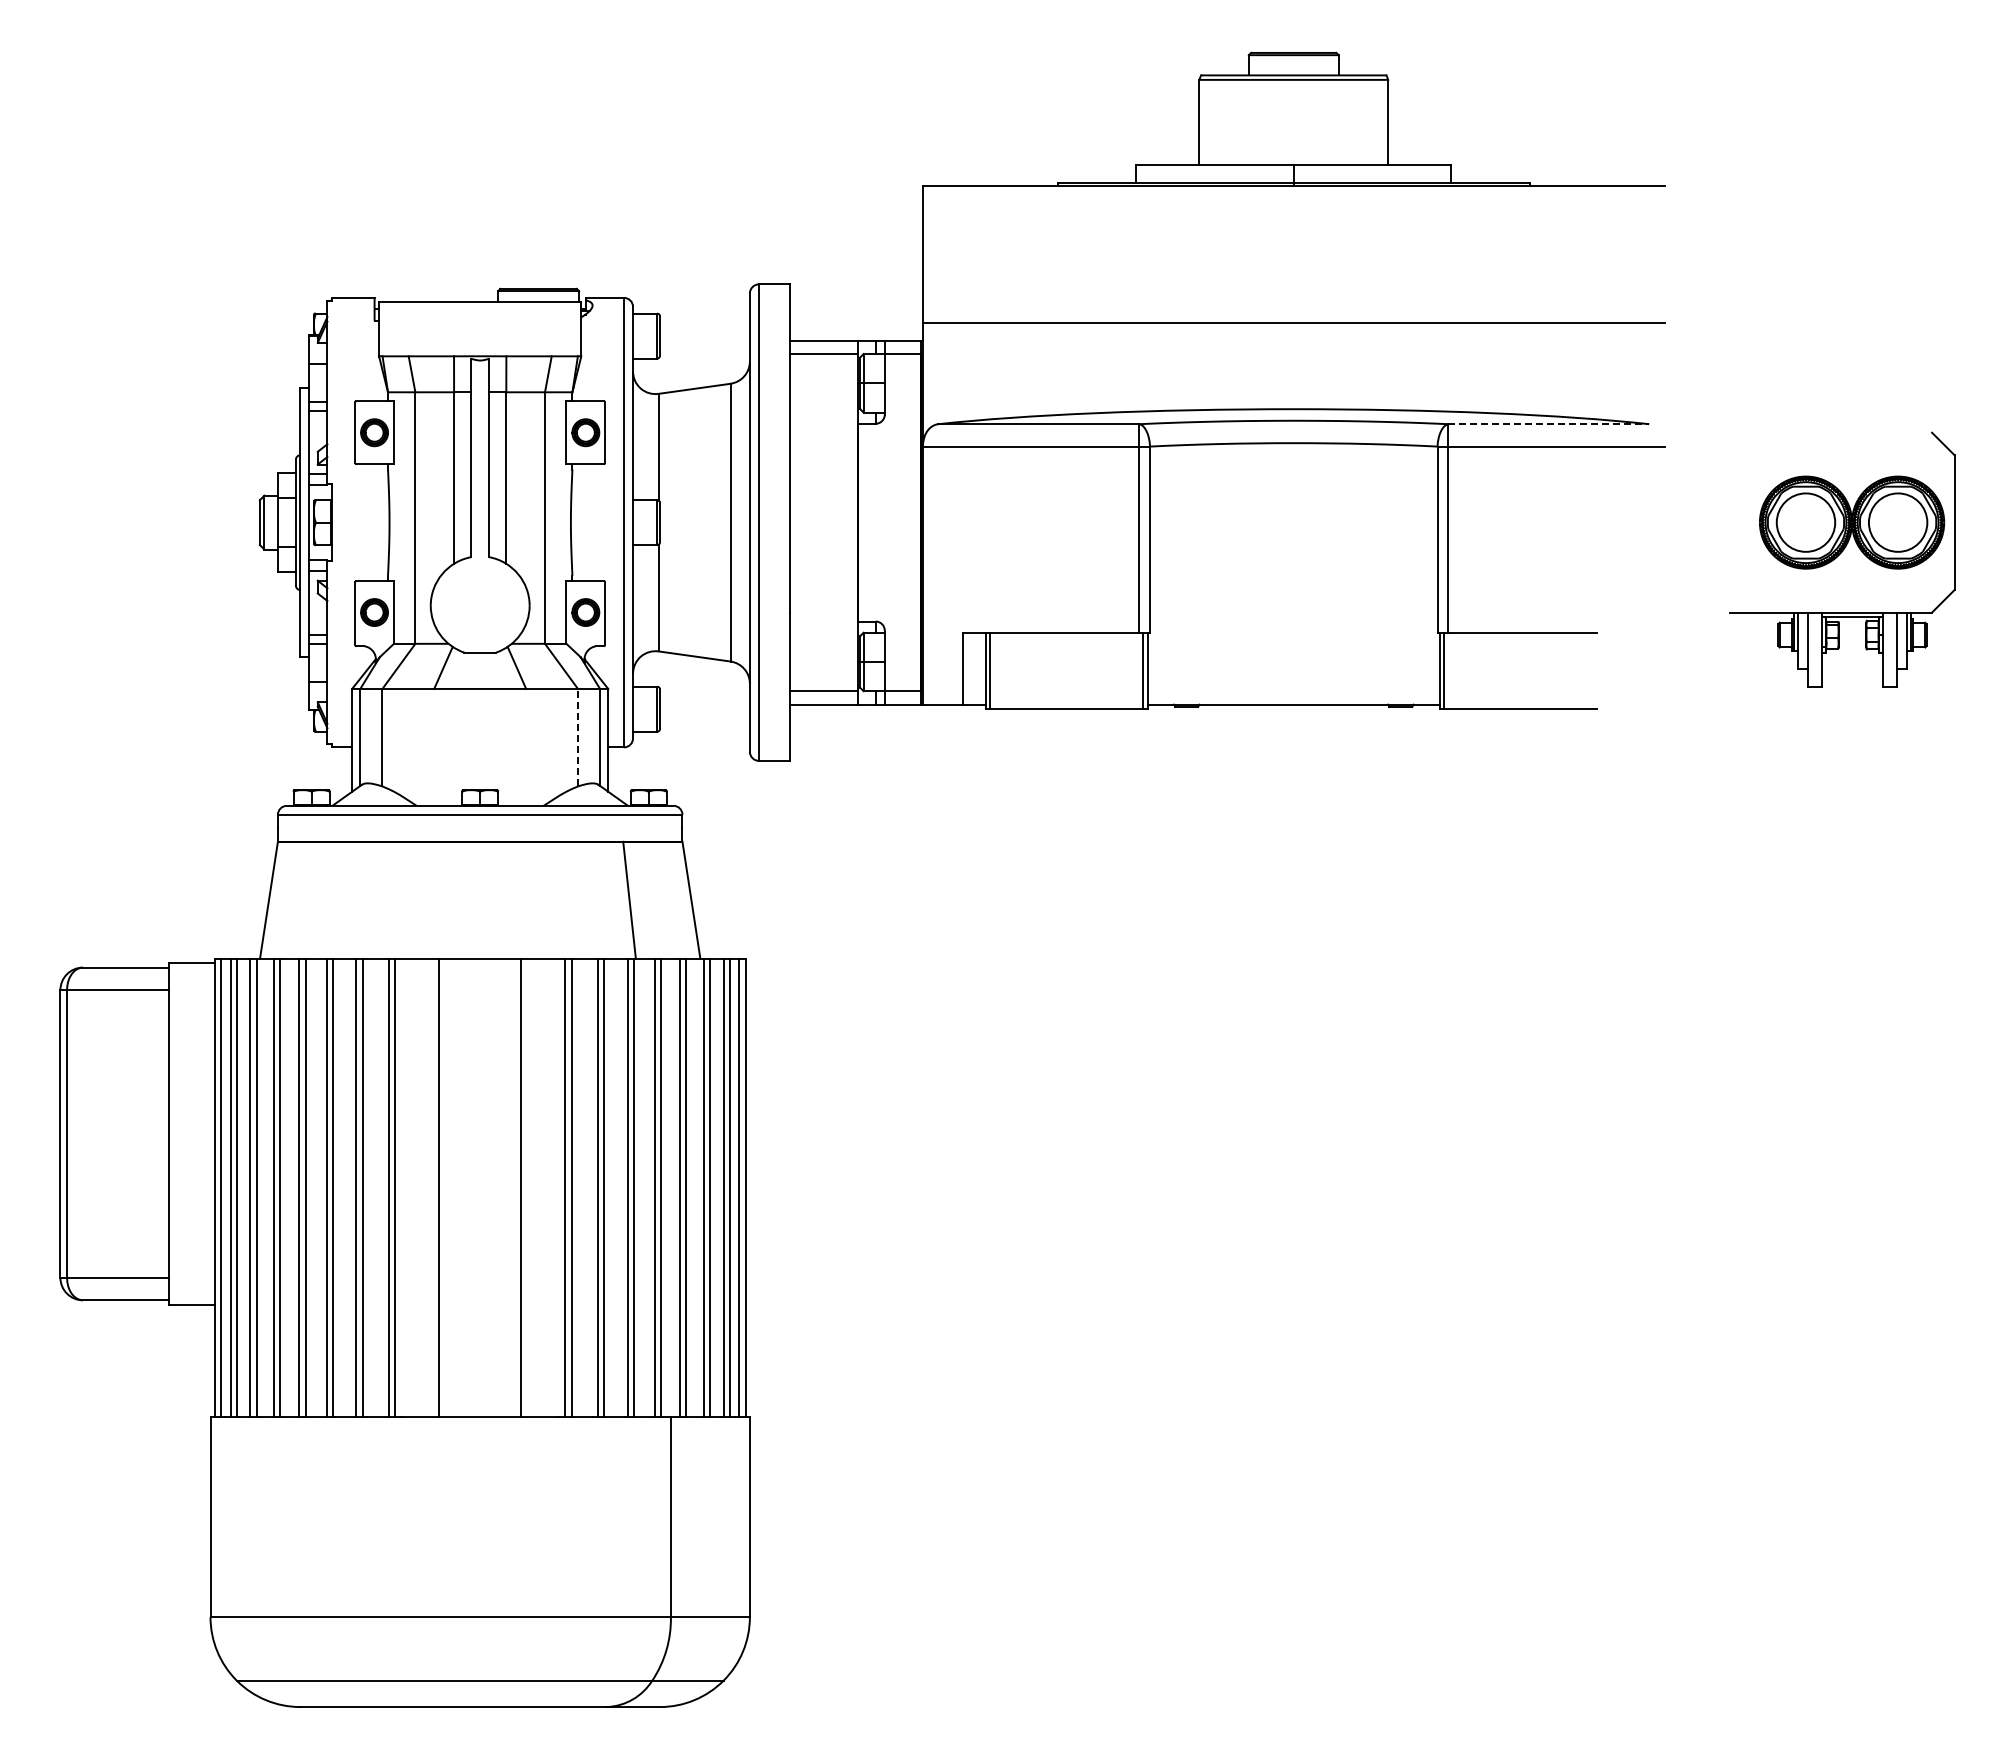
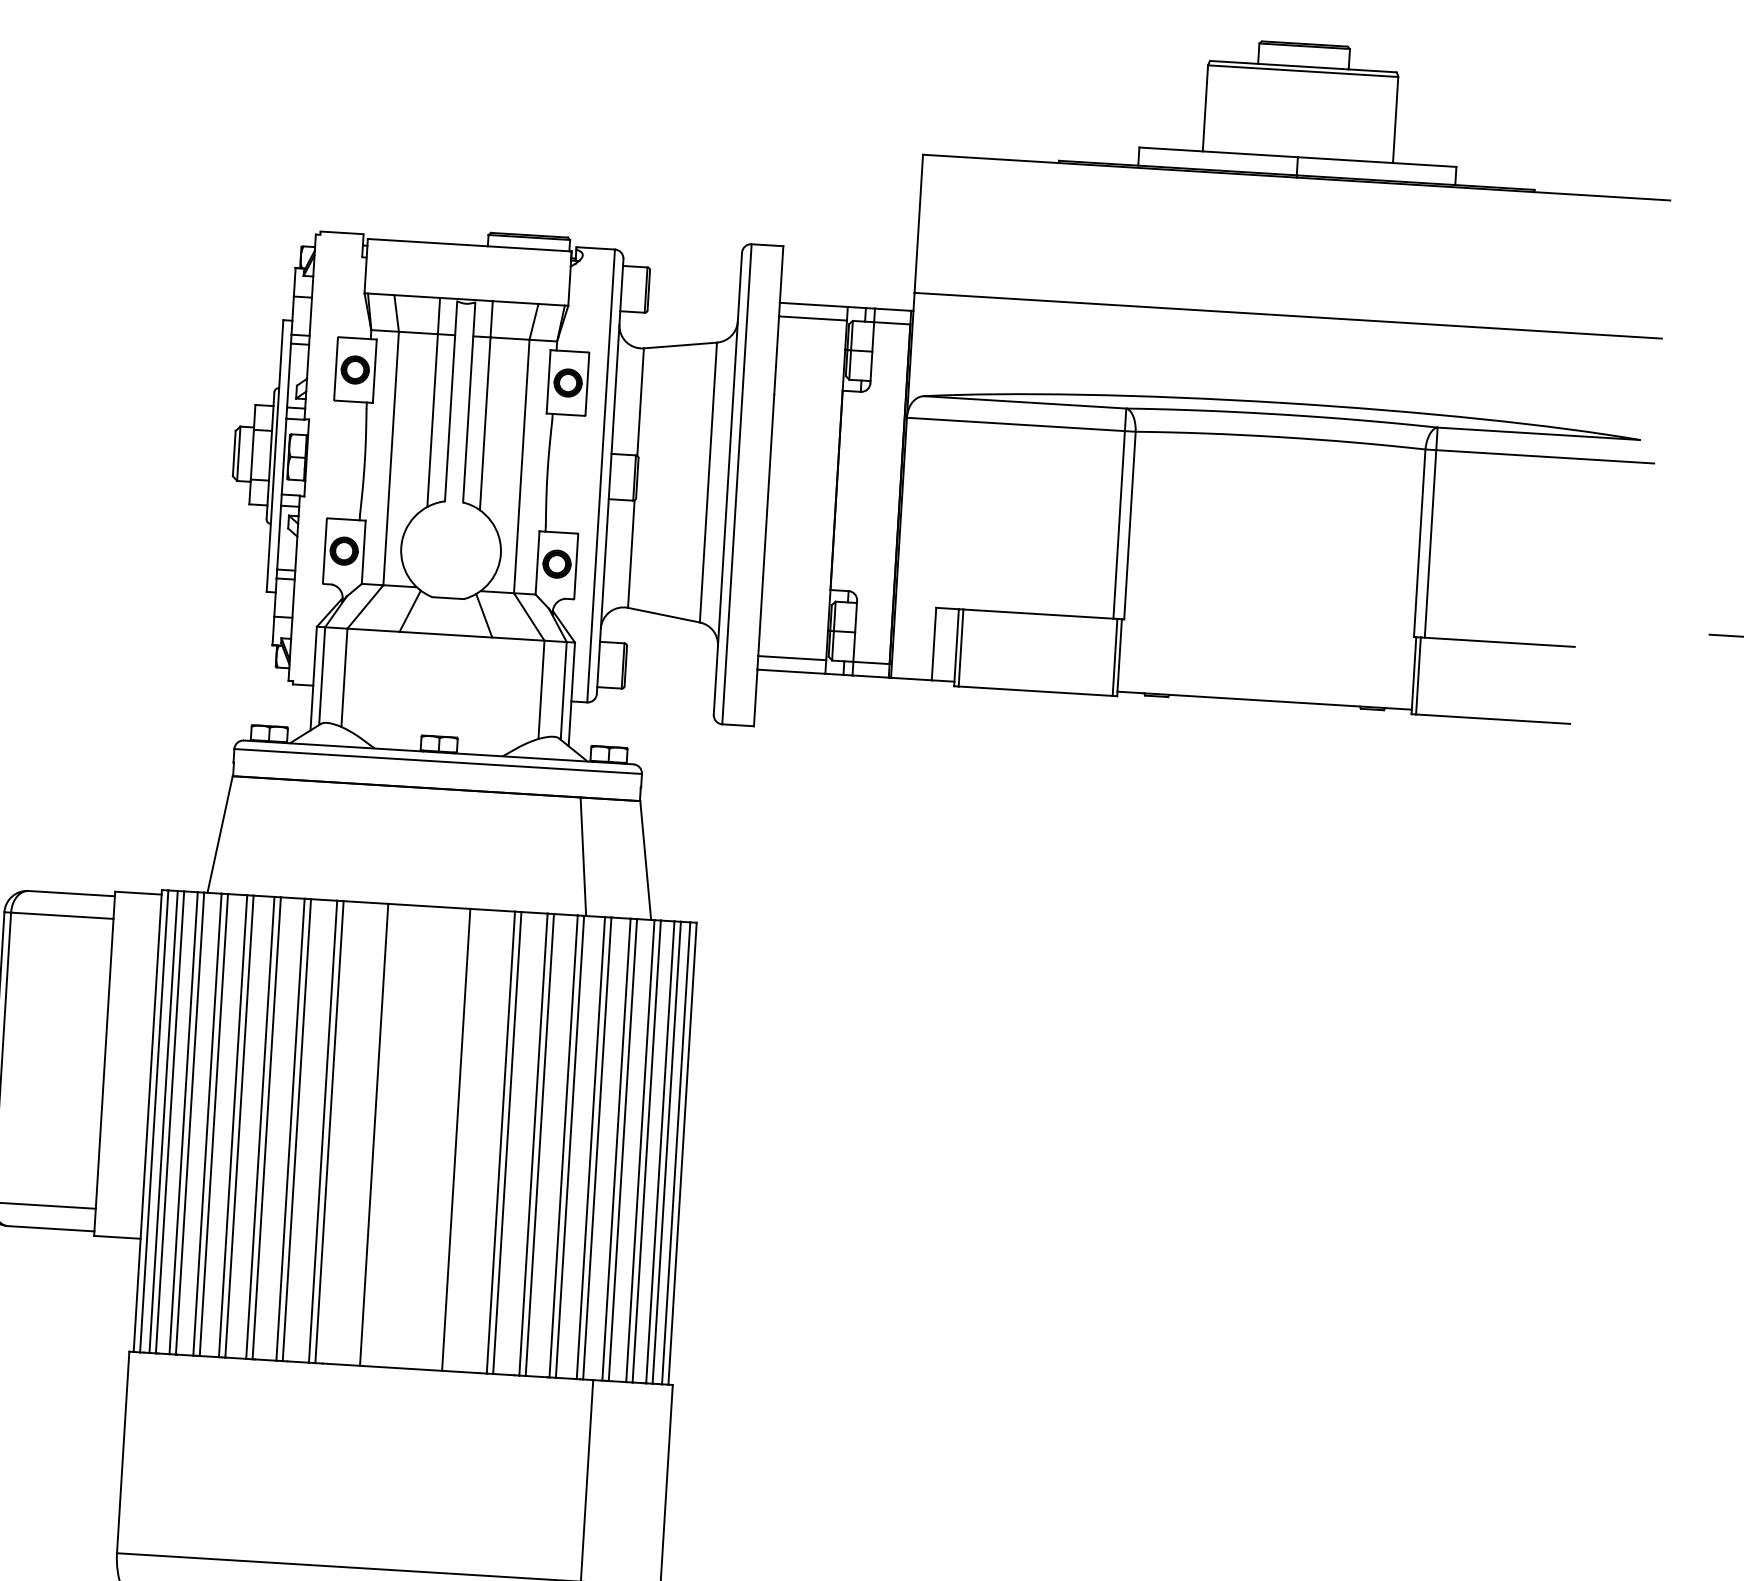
line: (1549, 424) -> (1539, 434), dashed -> solid
line: (578, 737) -> (541, 689), dashed -> solid

